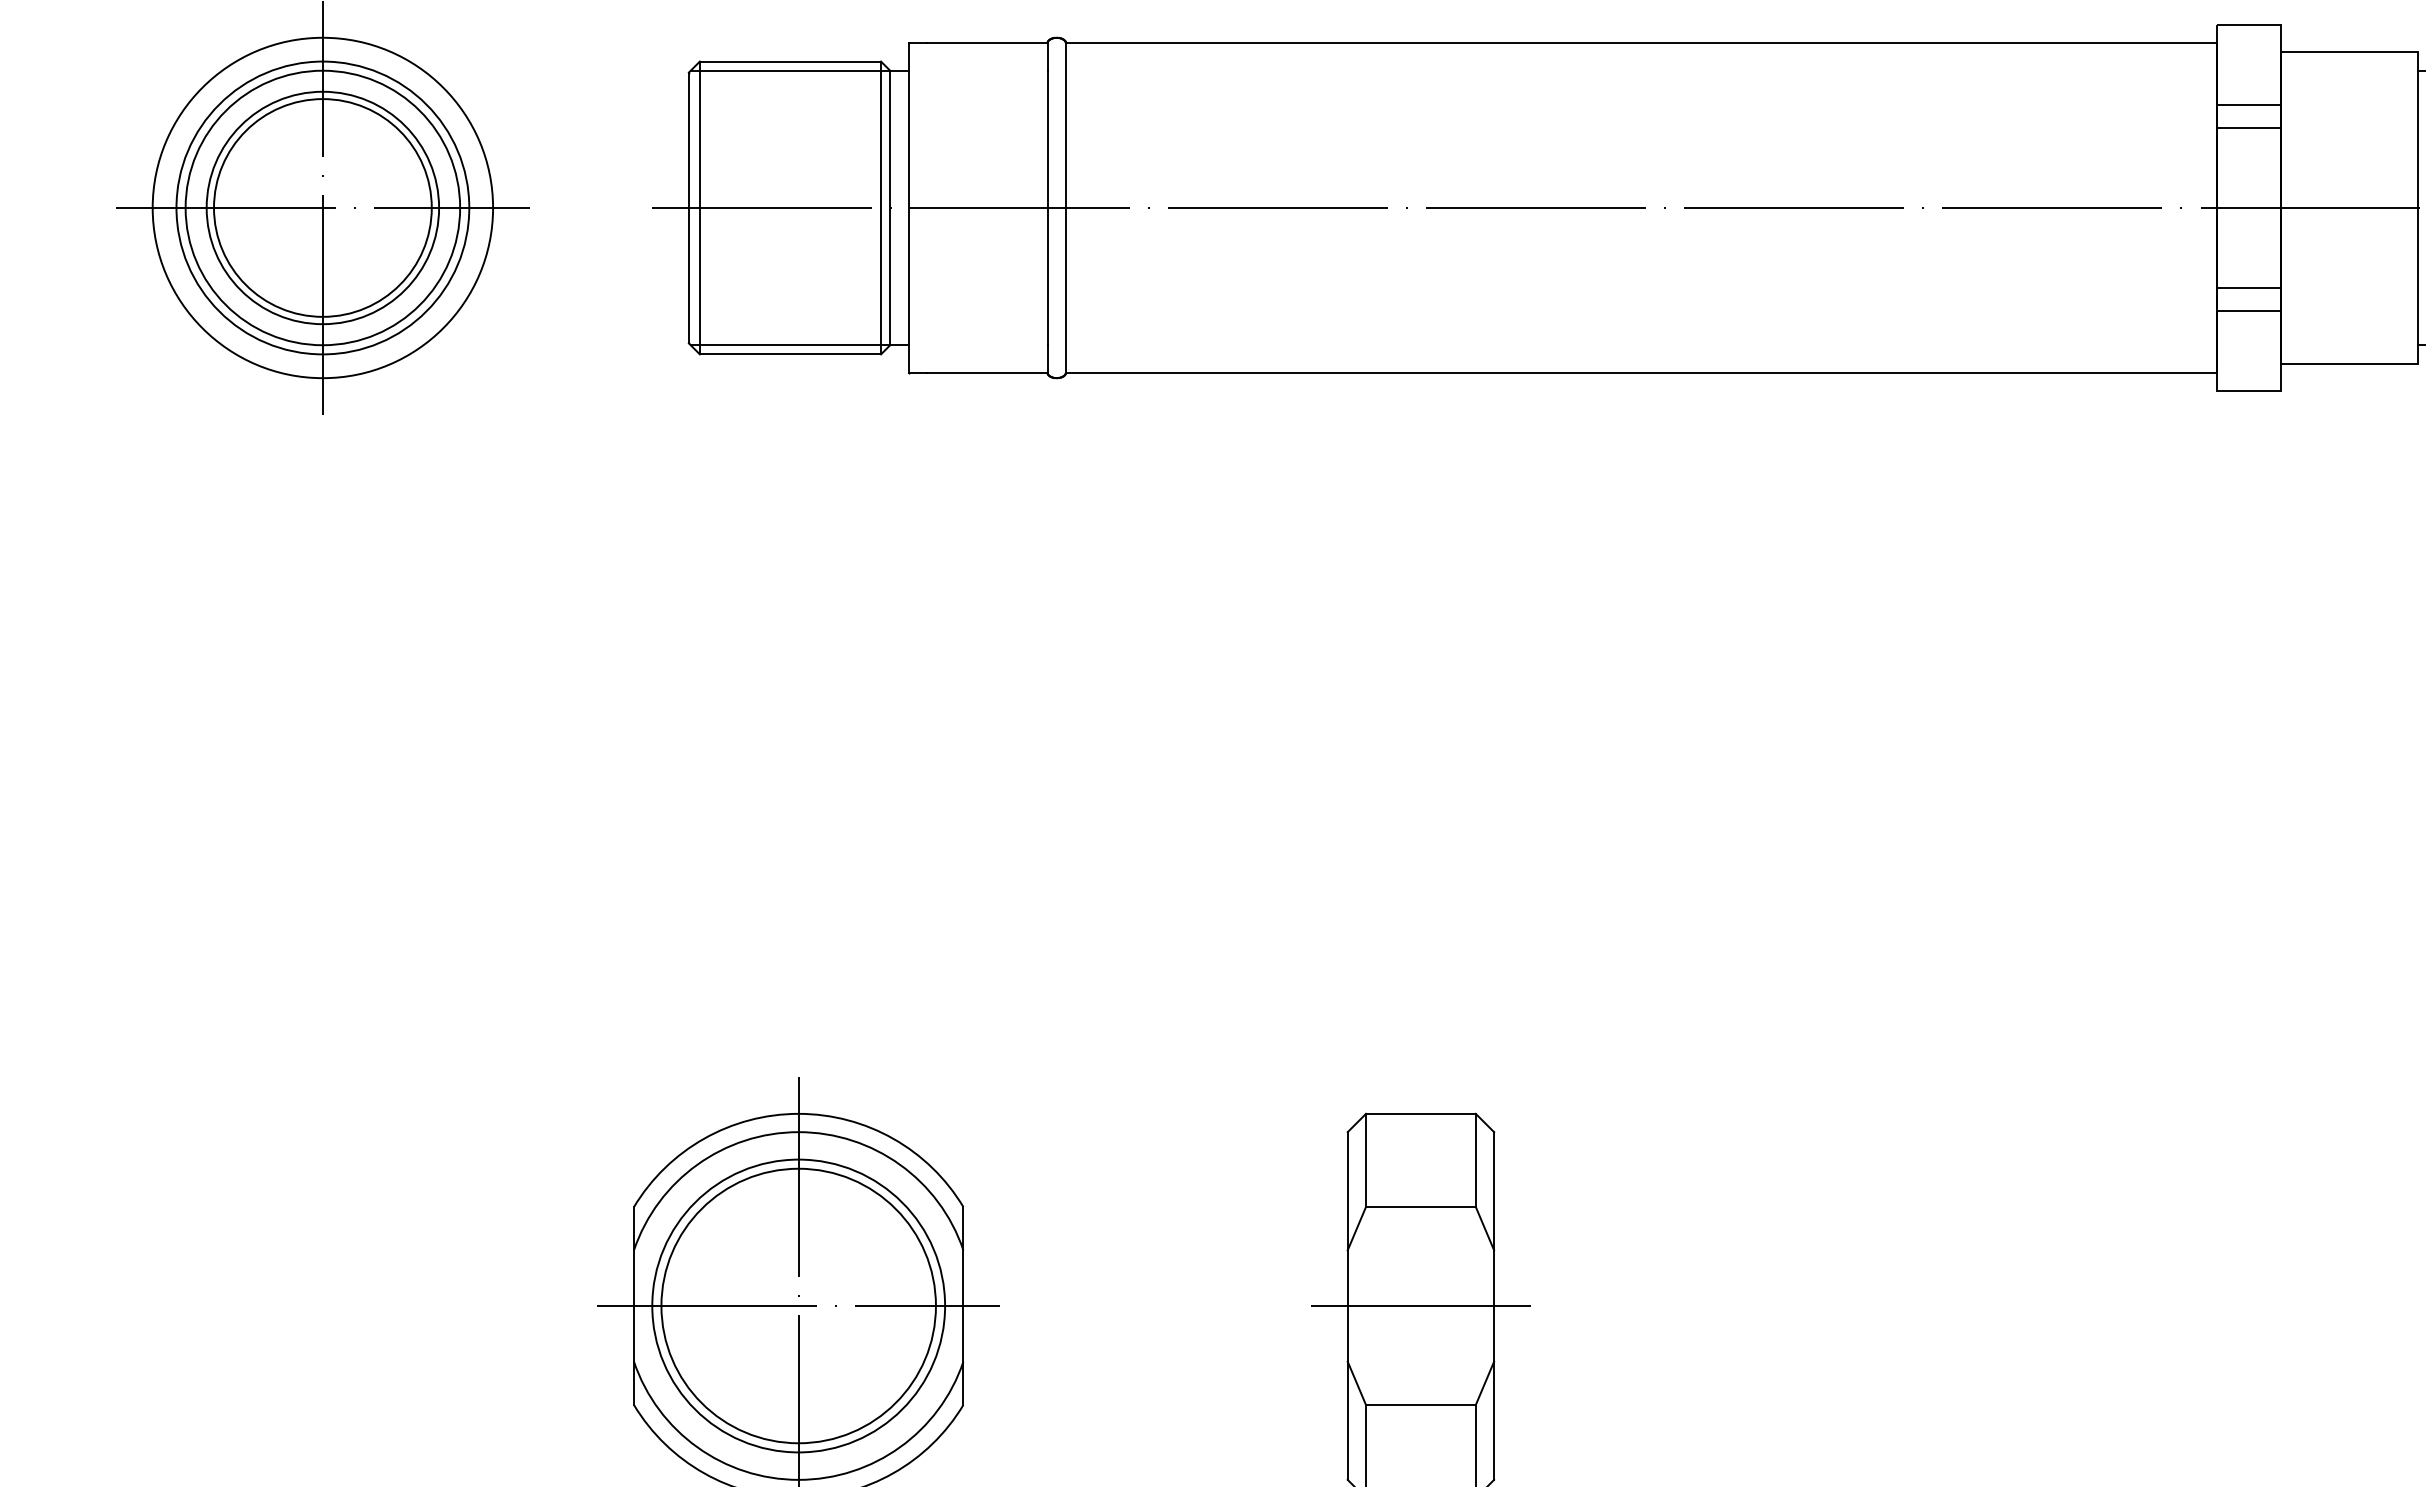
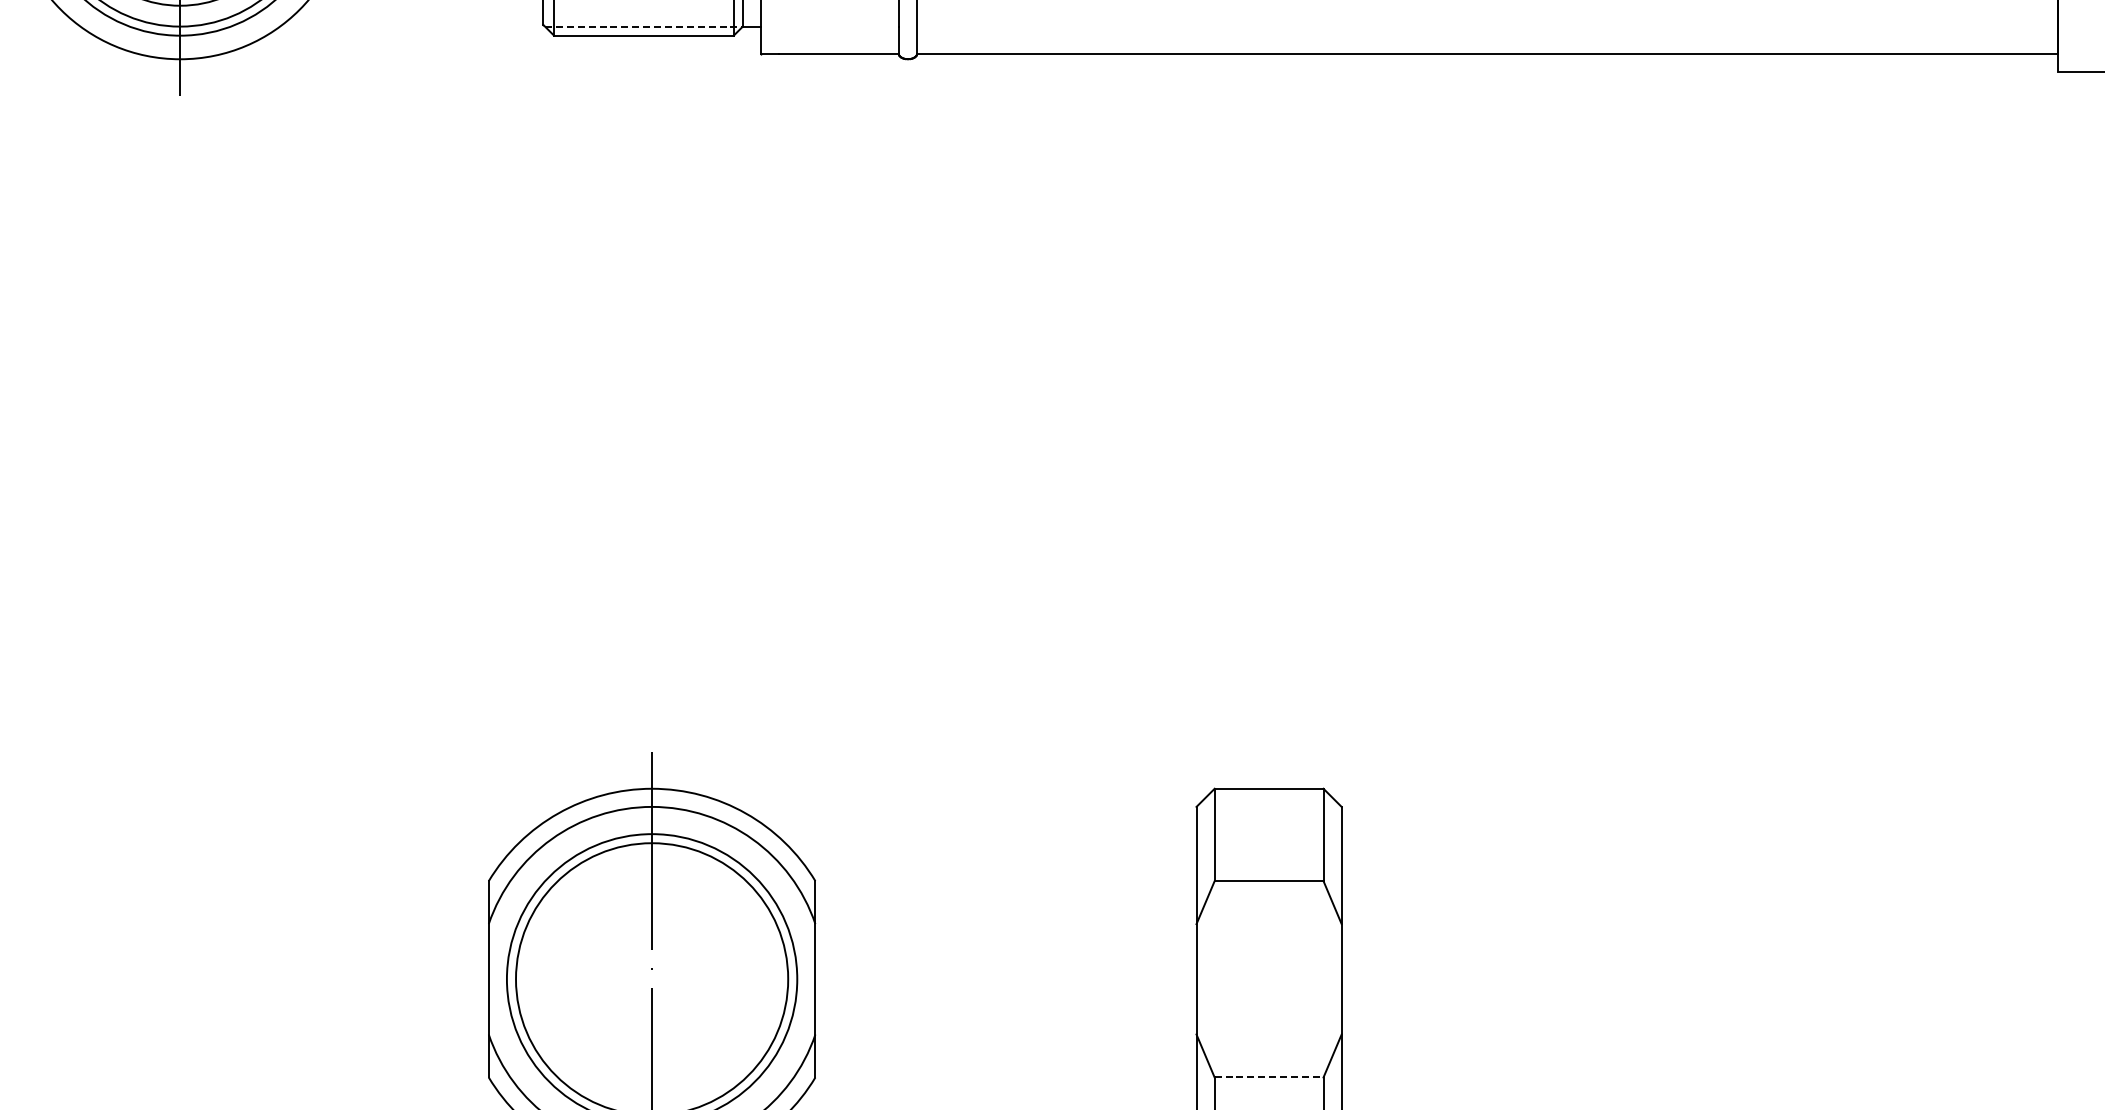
line: (790, 345) -> (643, 26), solid -> dashed
line: (798, 1306) -> (651, 979), removed
line: (1420, 1306) -> (1268, 979), removed
line: (1420, 1405) -> (1268, 1077), solid -> dashed

